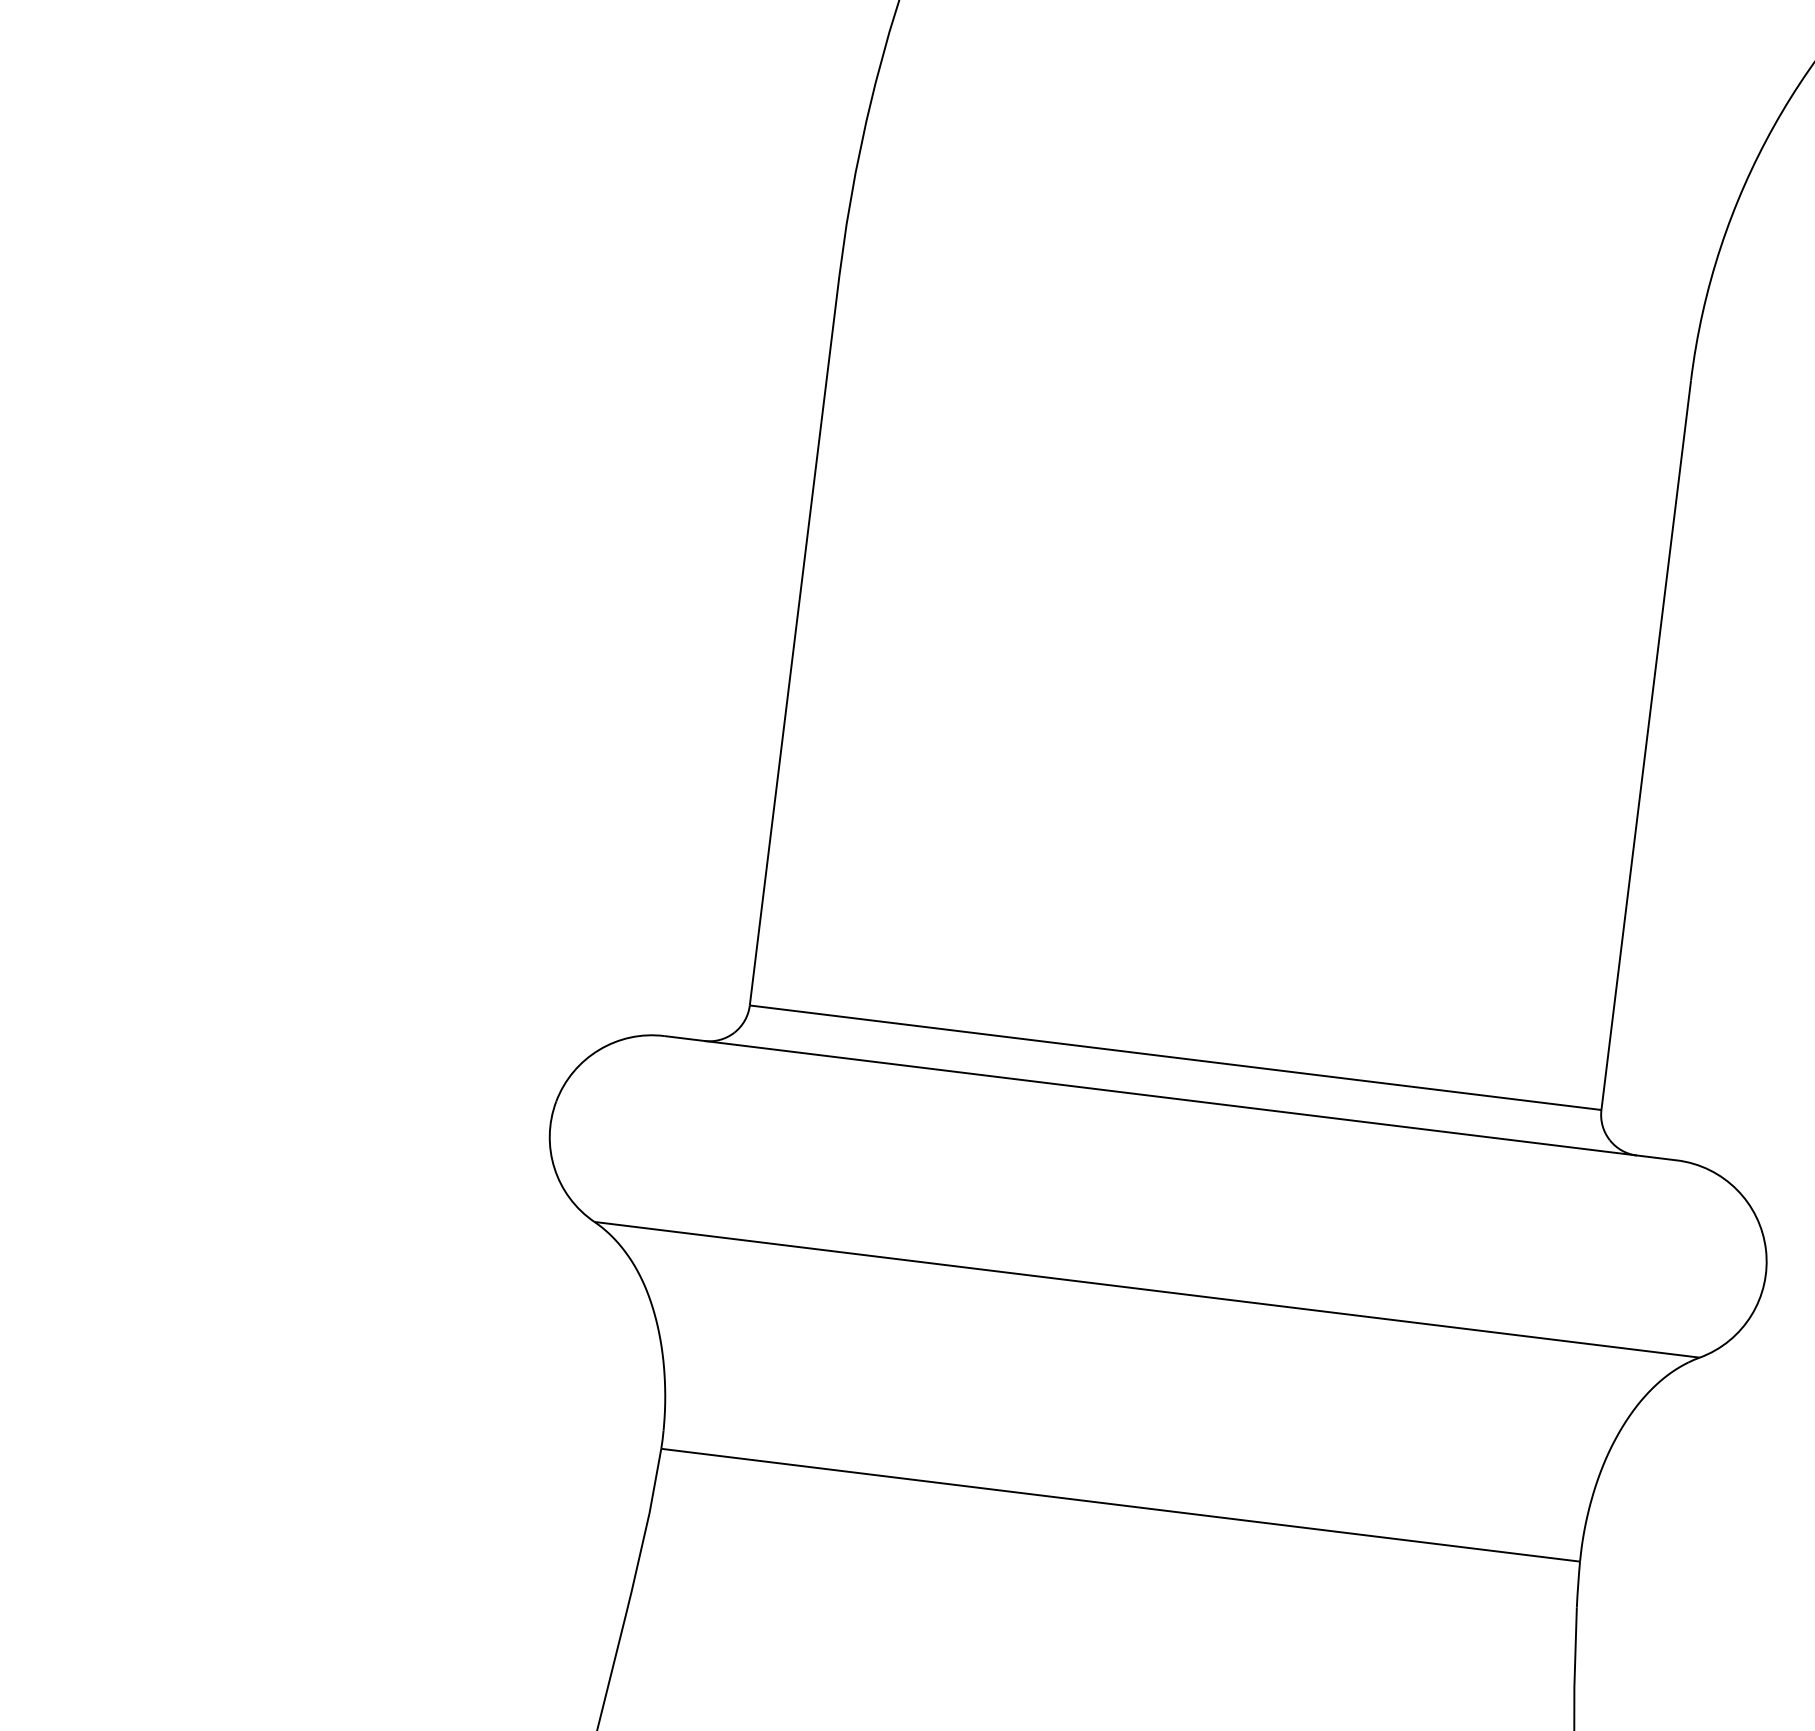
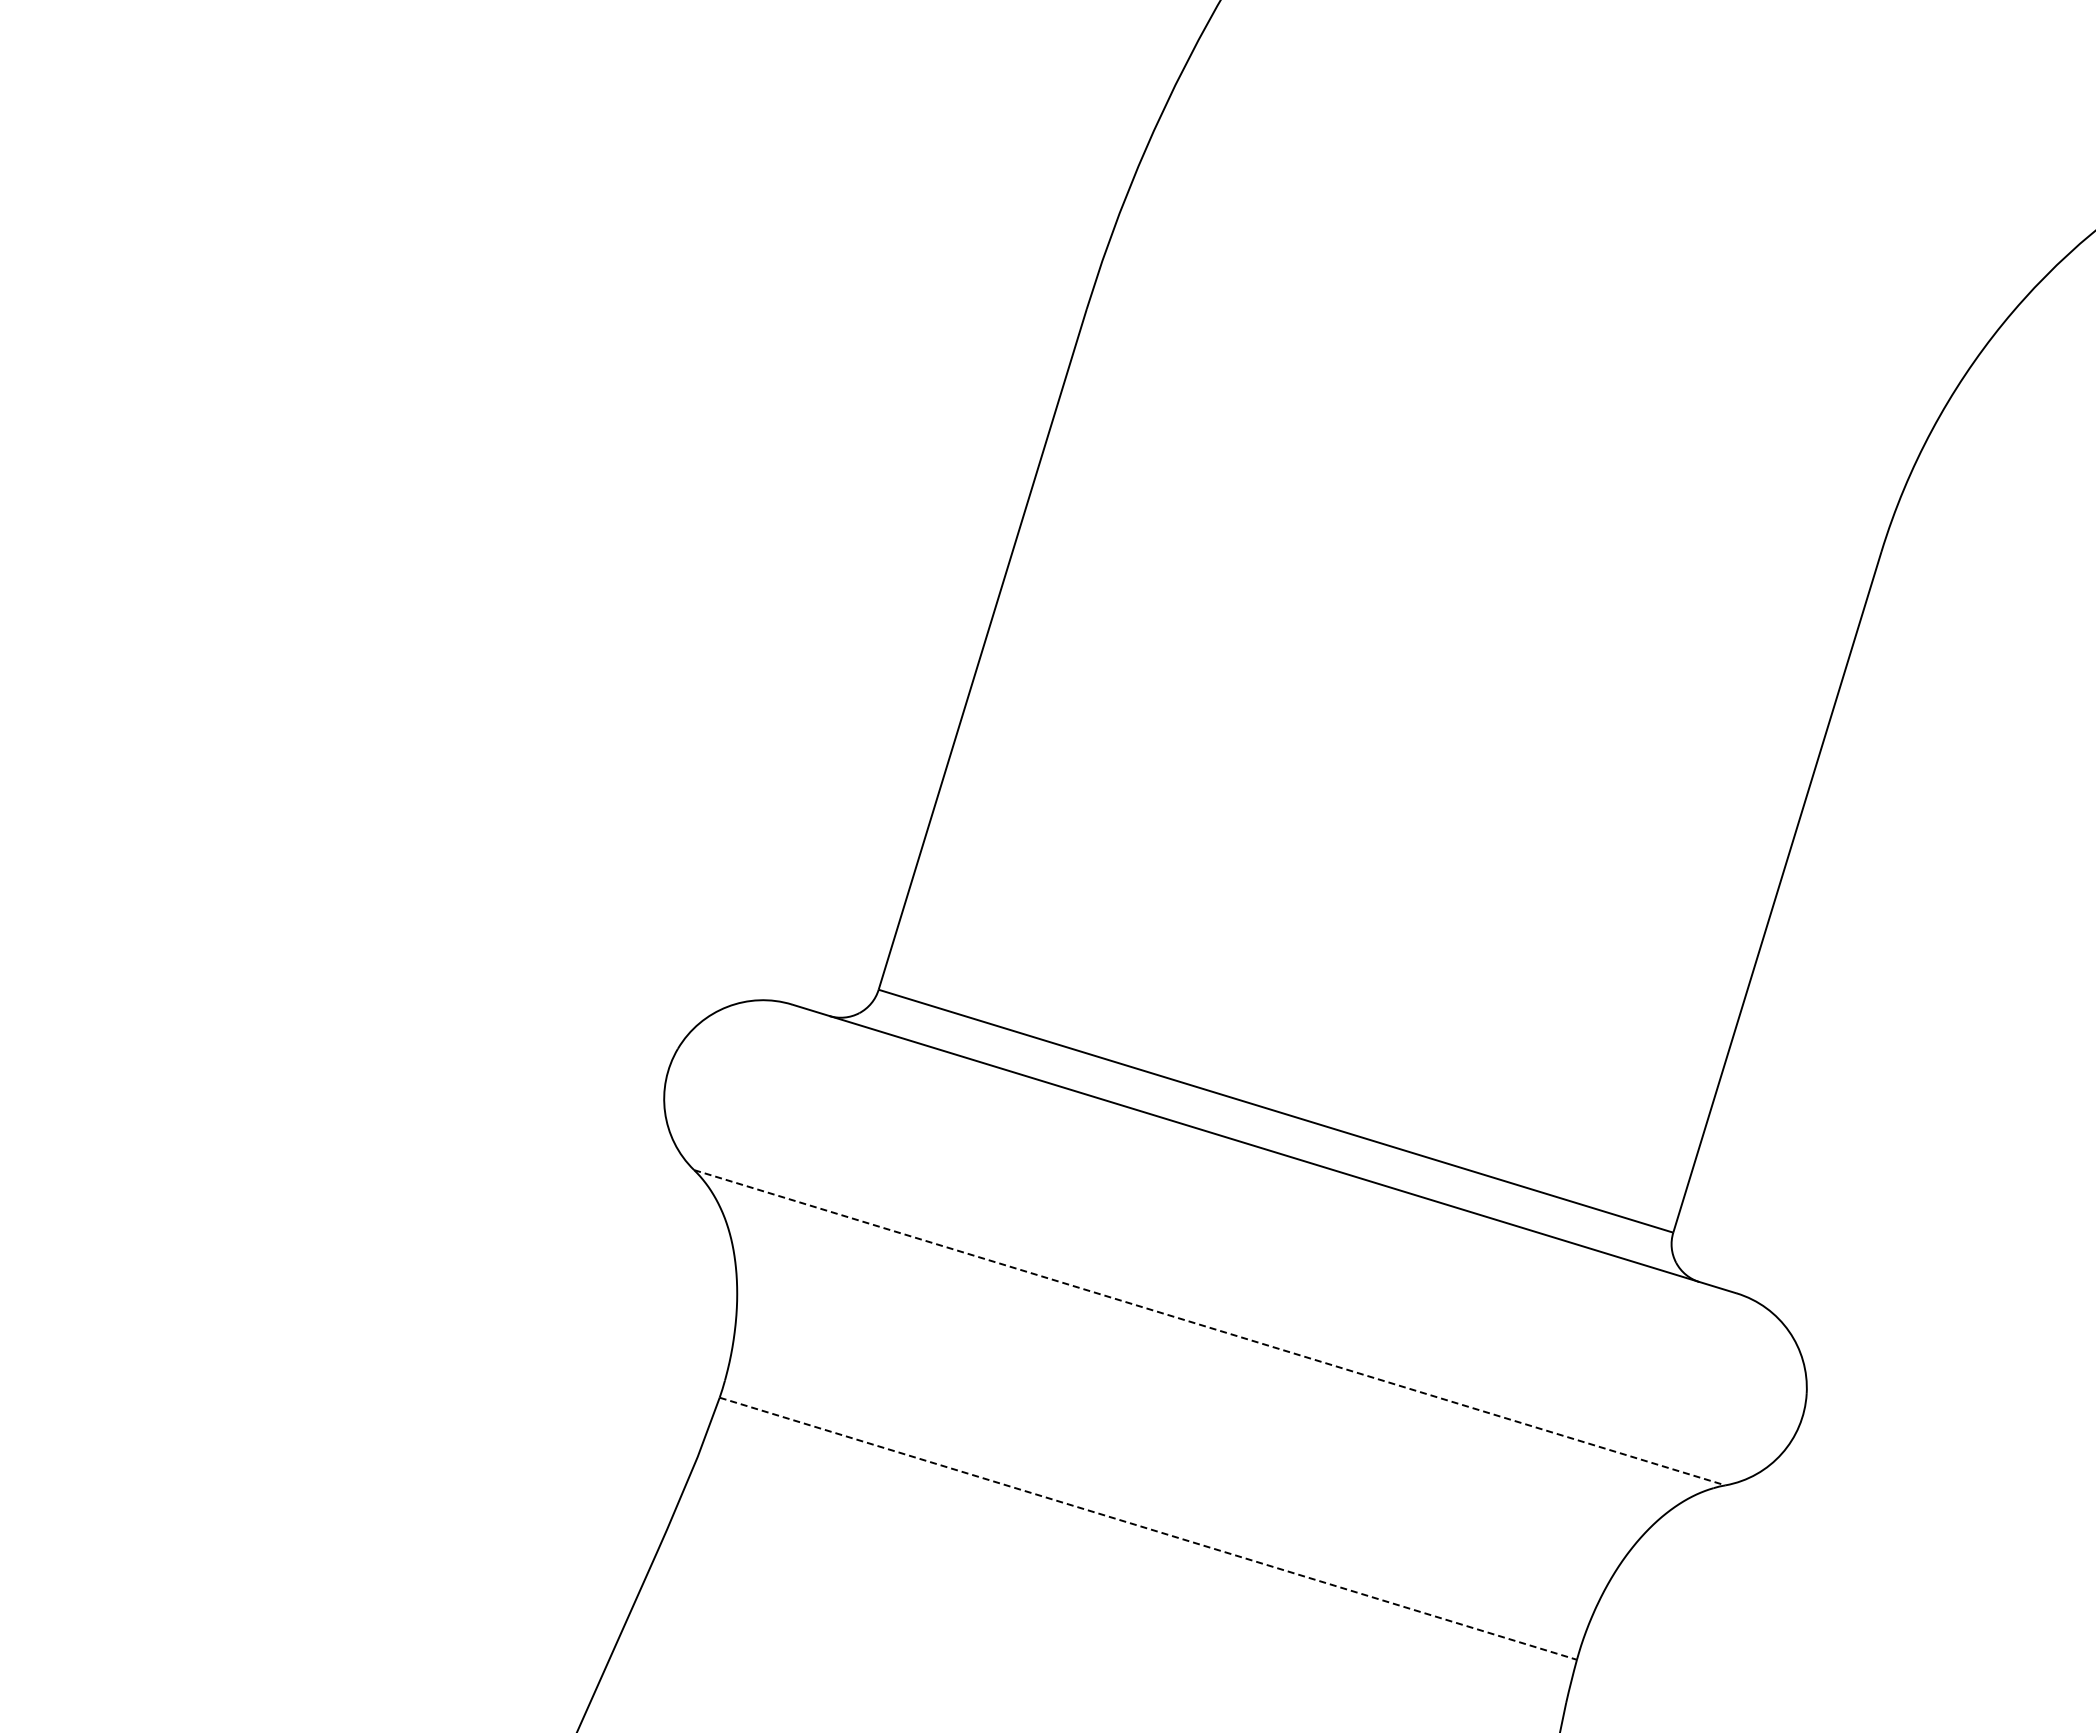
line: (1147, 1289) -> (1210, 1327), solid -> dashed
line: (1120, 1504) -> (1148, 1528), solid -> dashed

